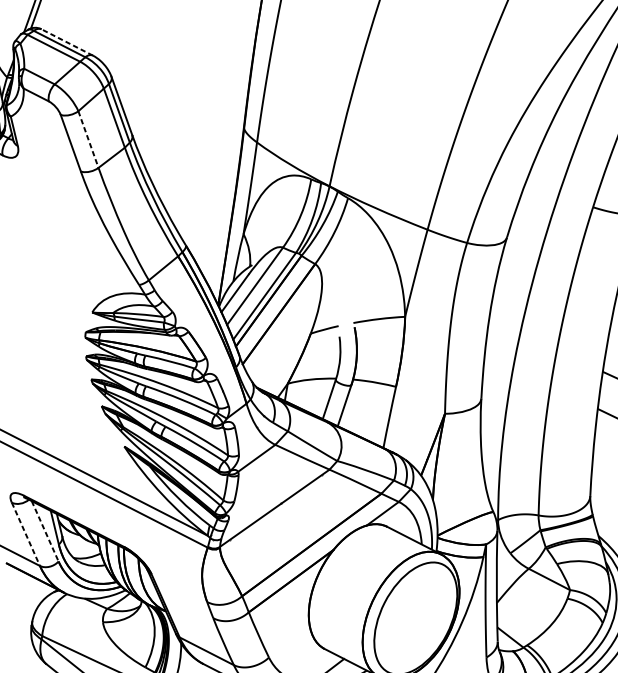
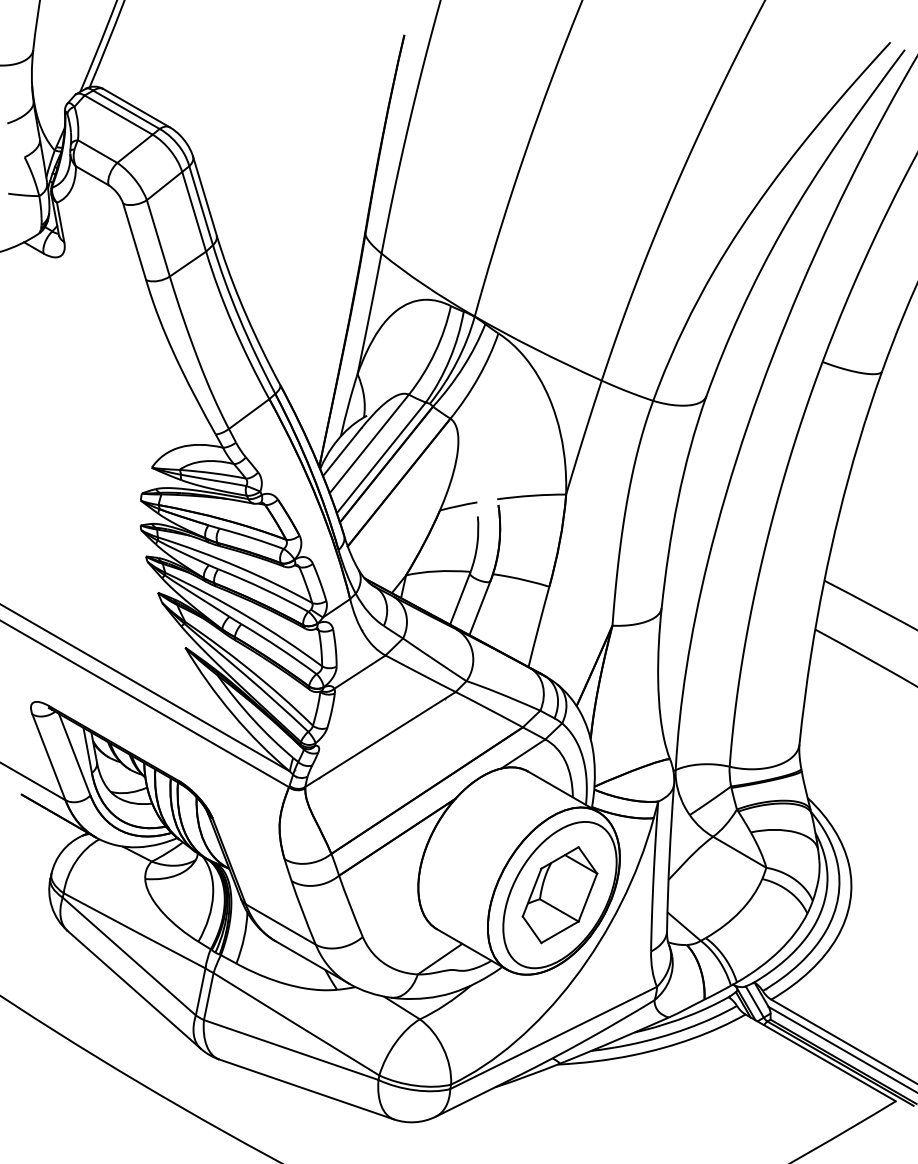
line: (67, 41) -> (136, 107), dashed -> solid
line: (88, 139) -> (158, 238), dashed -> solid
line: (45, 531) -> (74, 754), dashed -> solid
line: (25, 534) -> (48, 757), dashed -> solid
part: (415, 618) -> (559, 895), added

